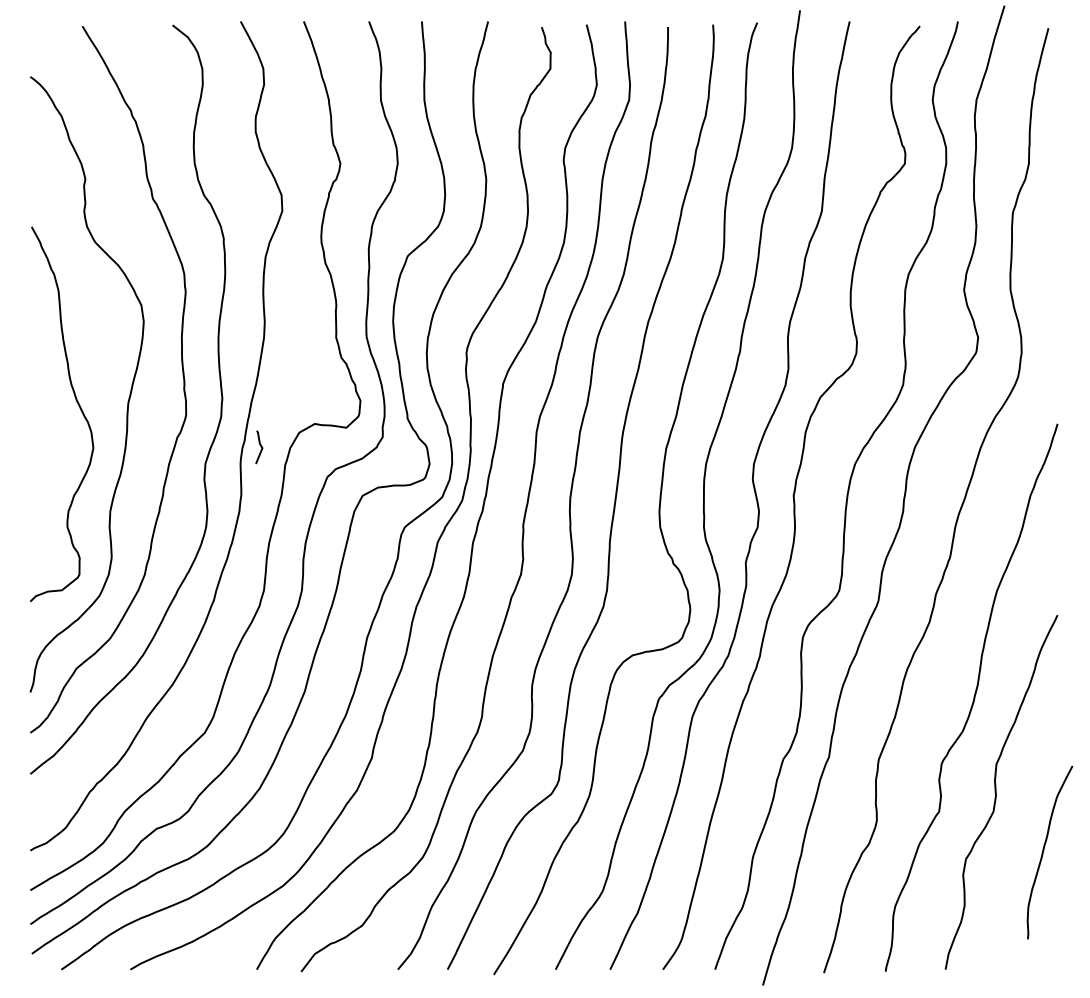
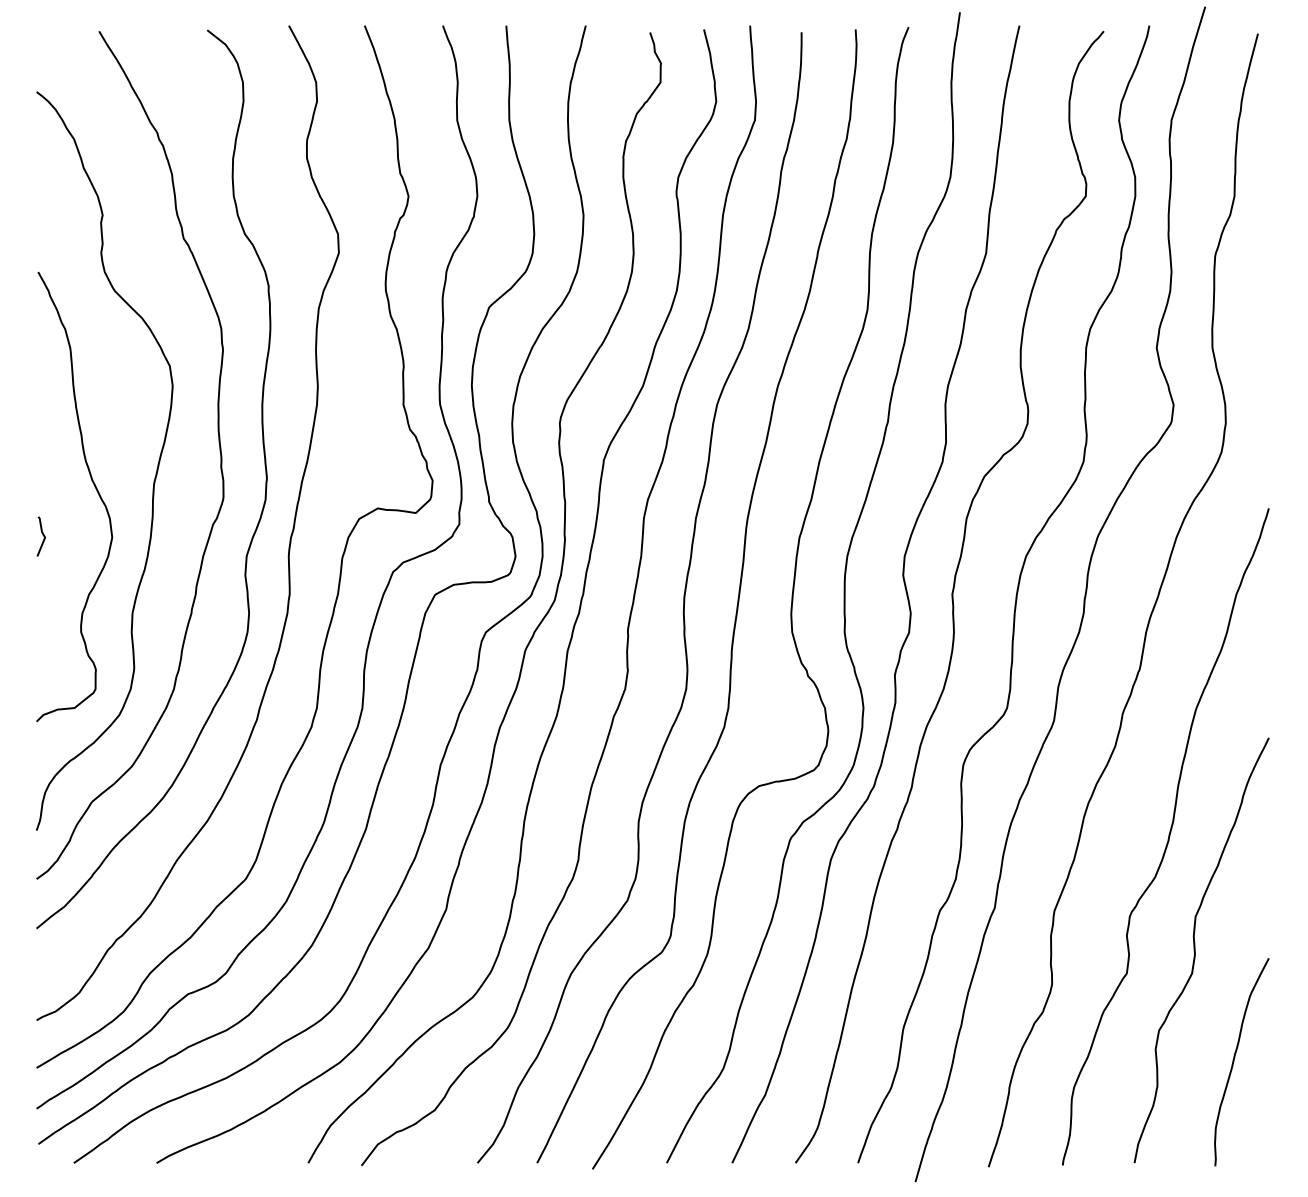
line: (260, 446) -> (42, 535), moved
curve: (1044, 850) -> (1235, 1059), moved

